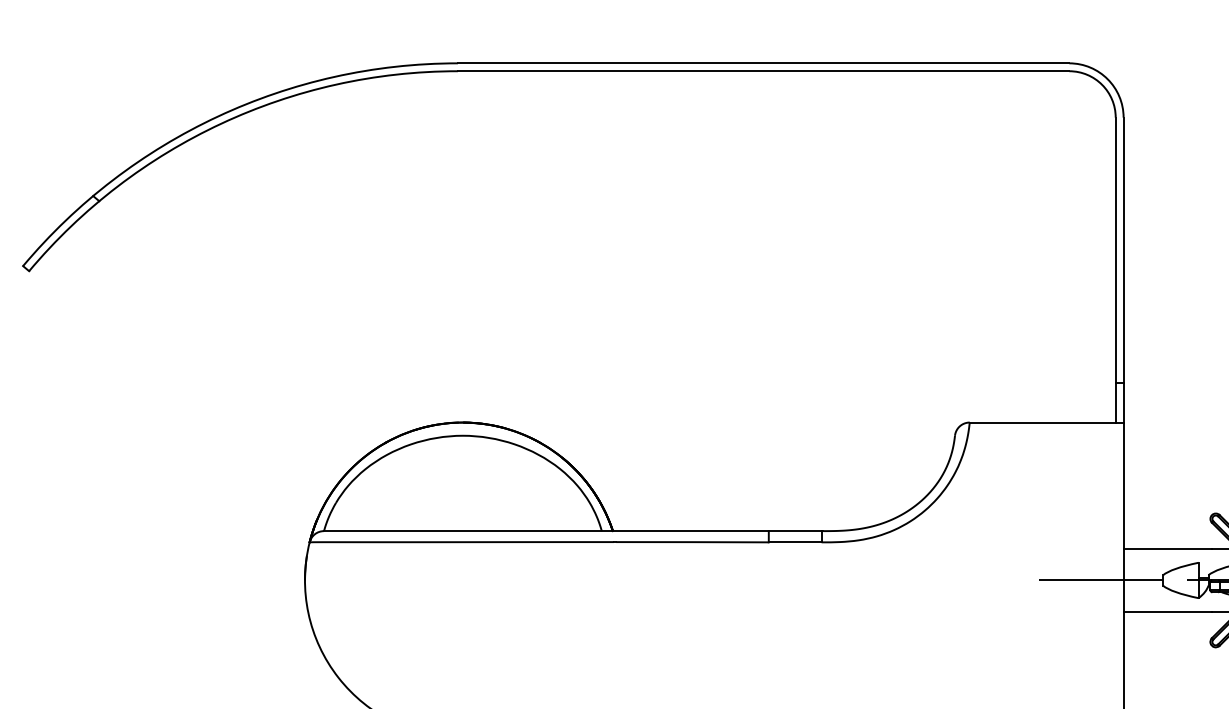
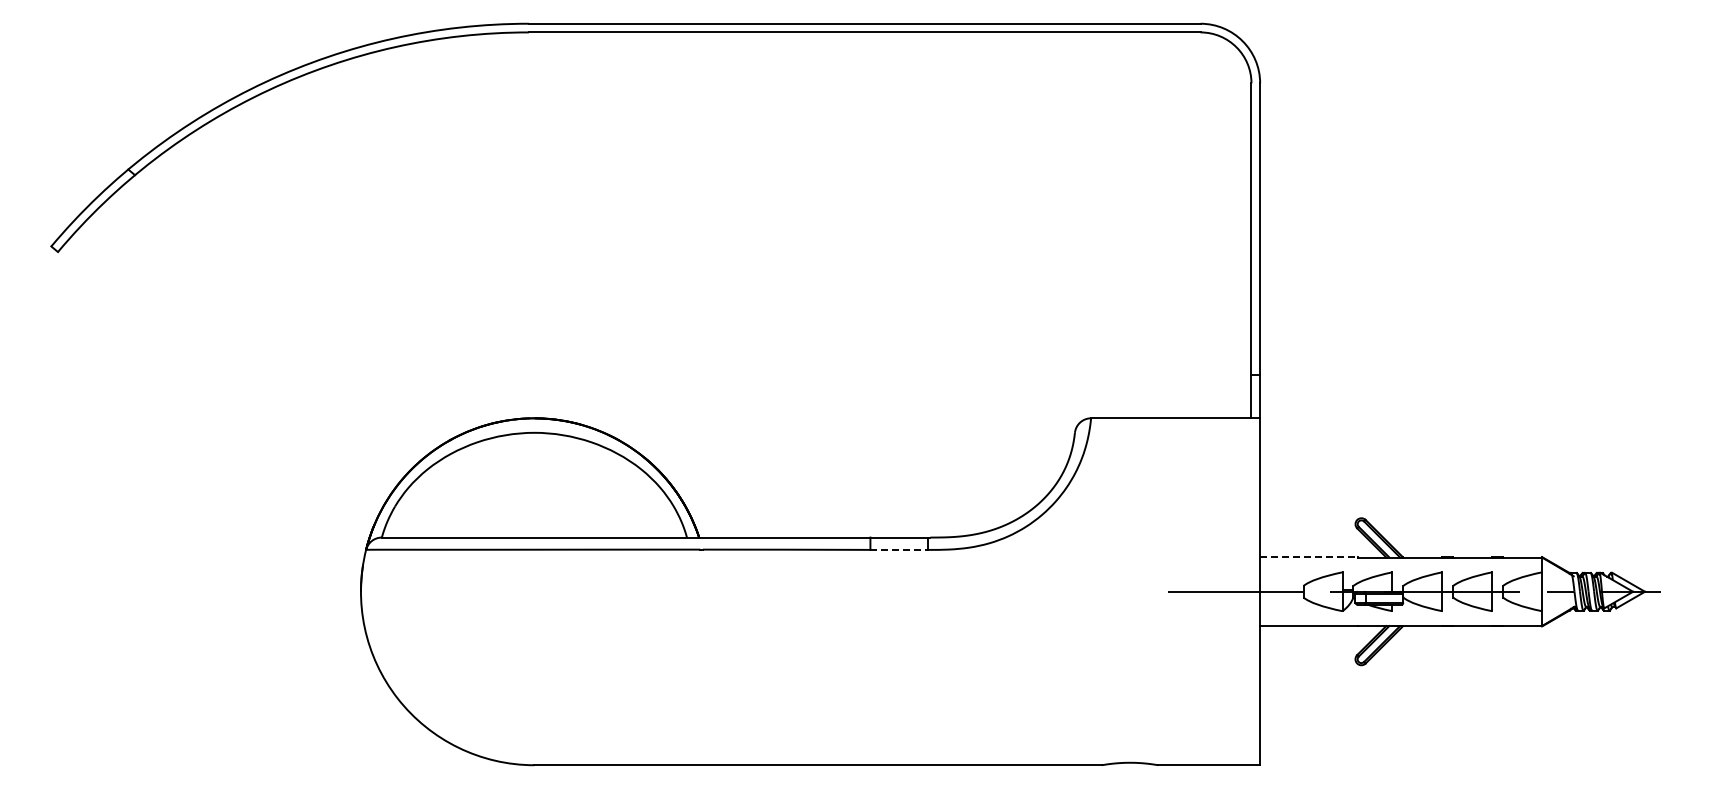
line: (795, 541) -> (899, 549), solid -> dashed
line: (1167, 549) -> (1308, 557), solid -> dashed

